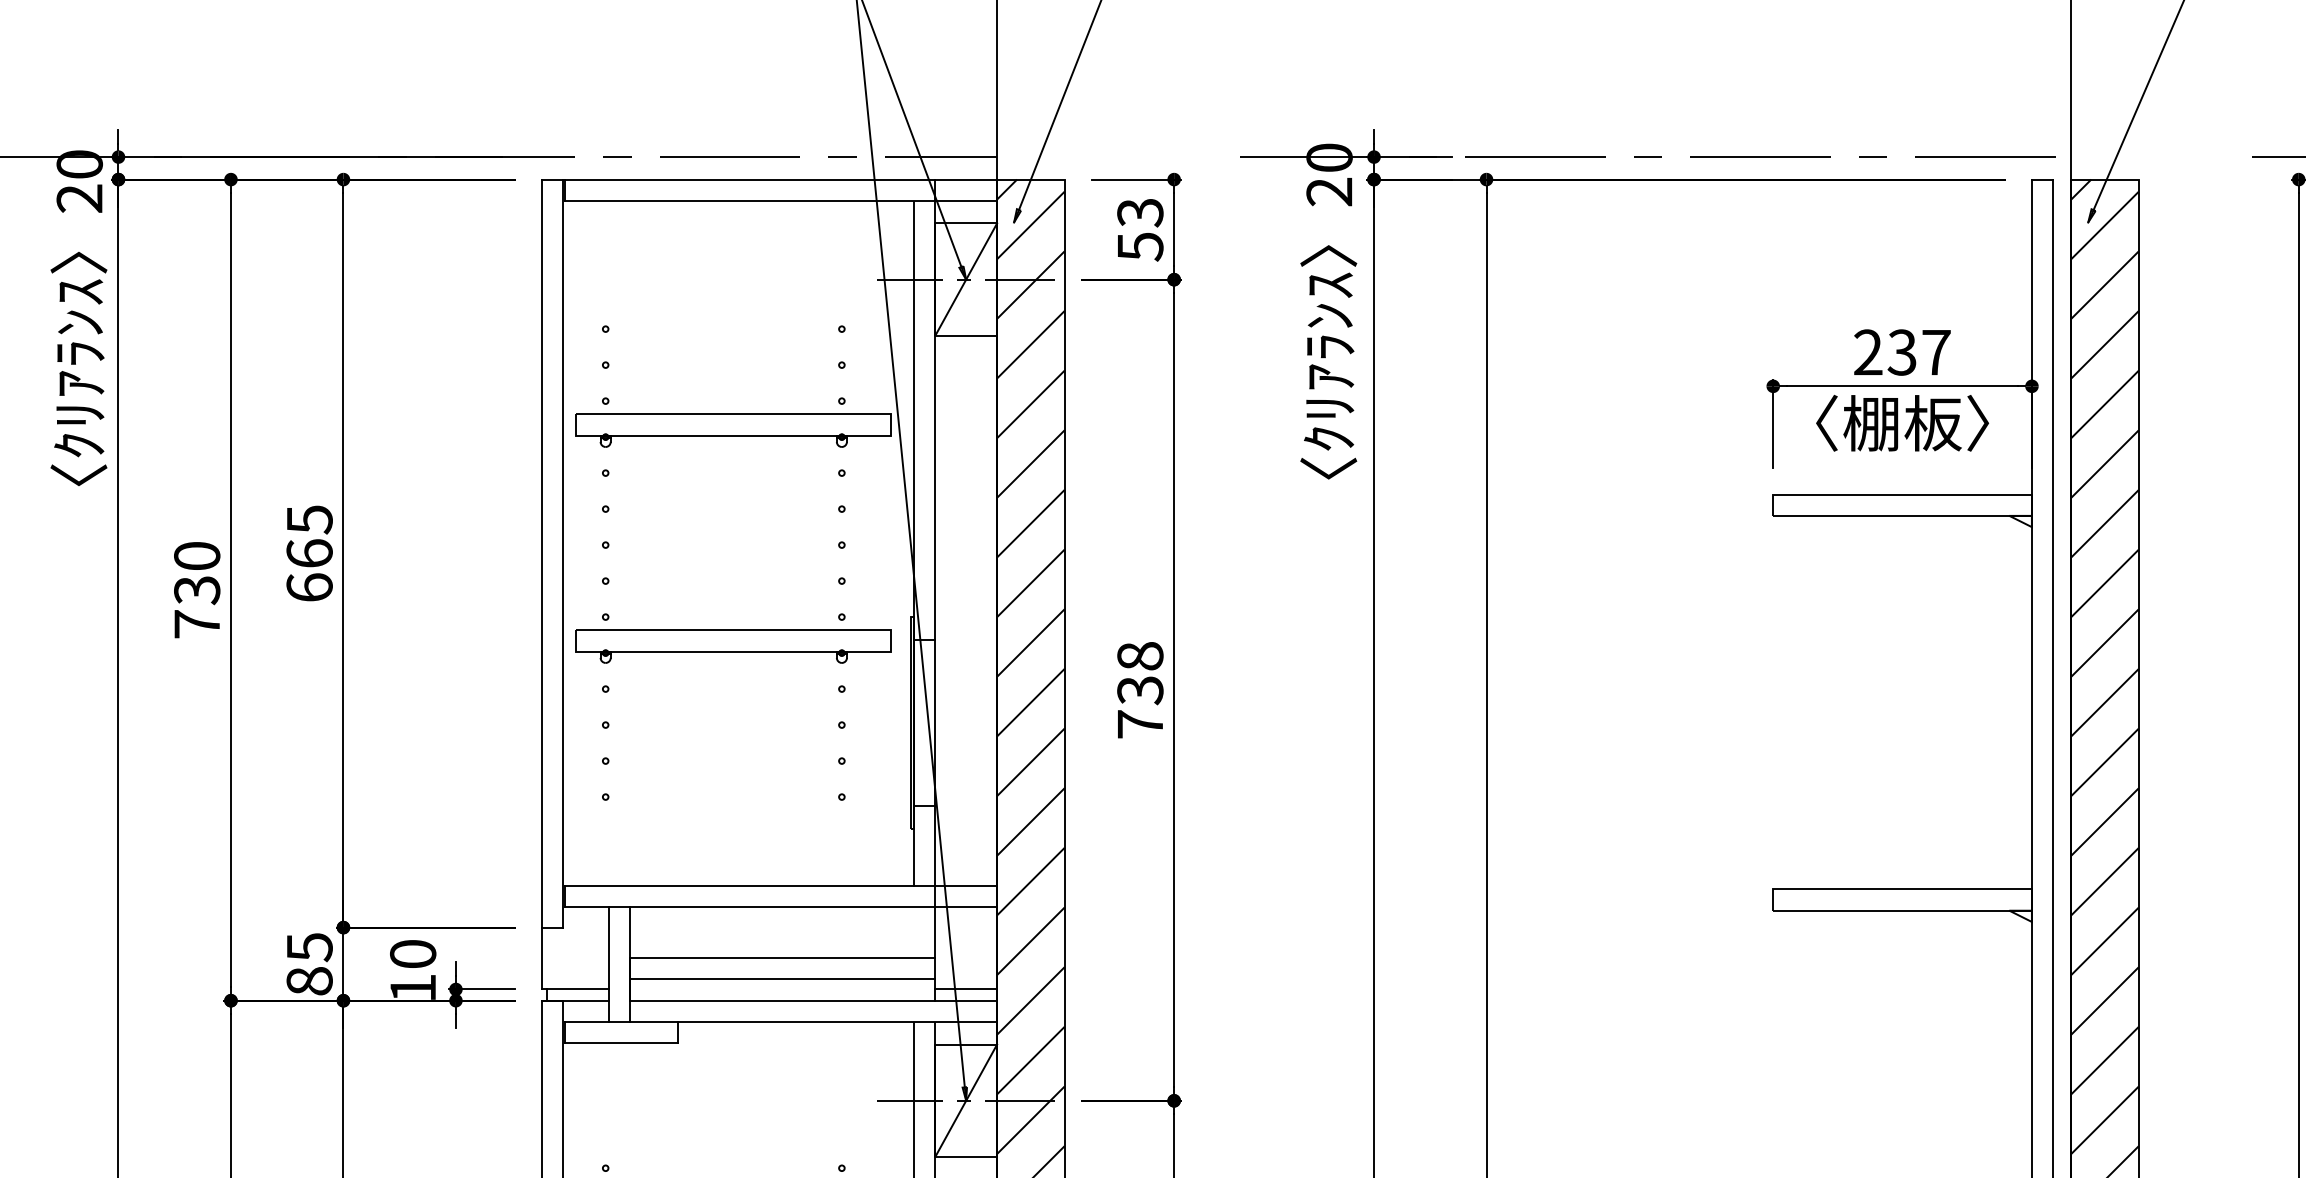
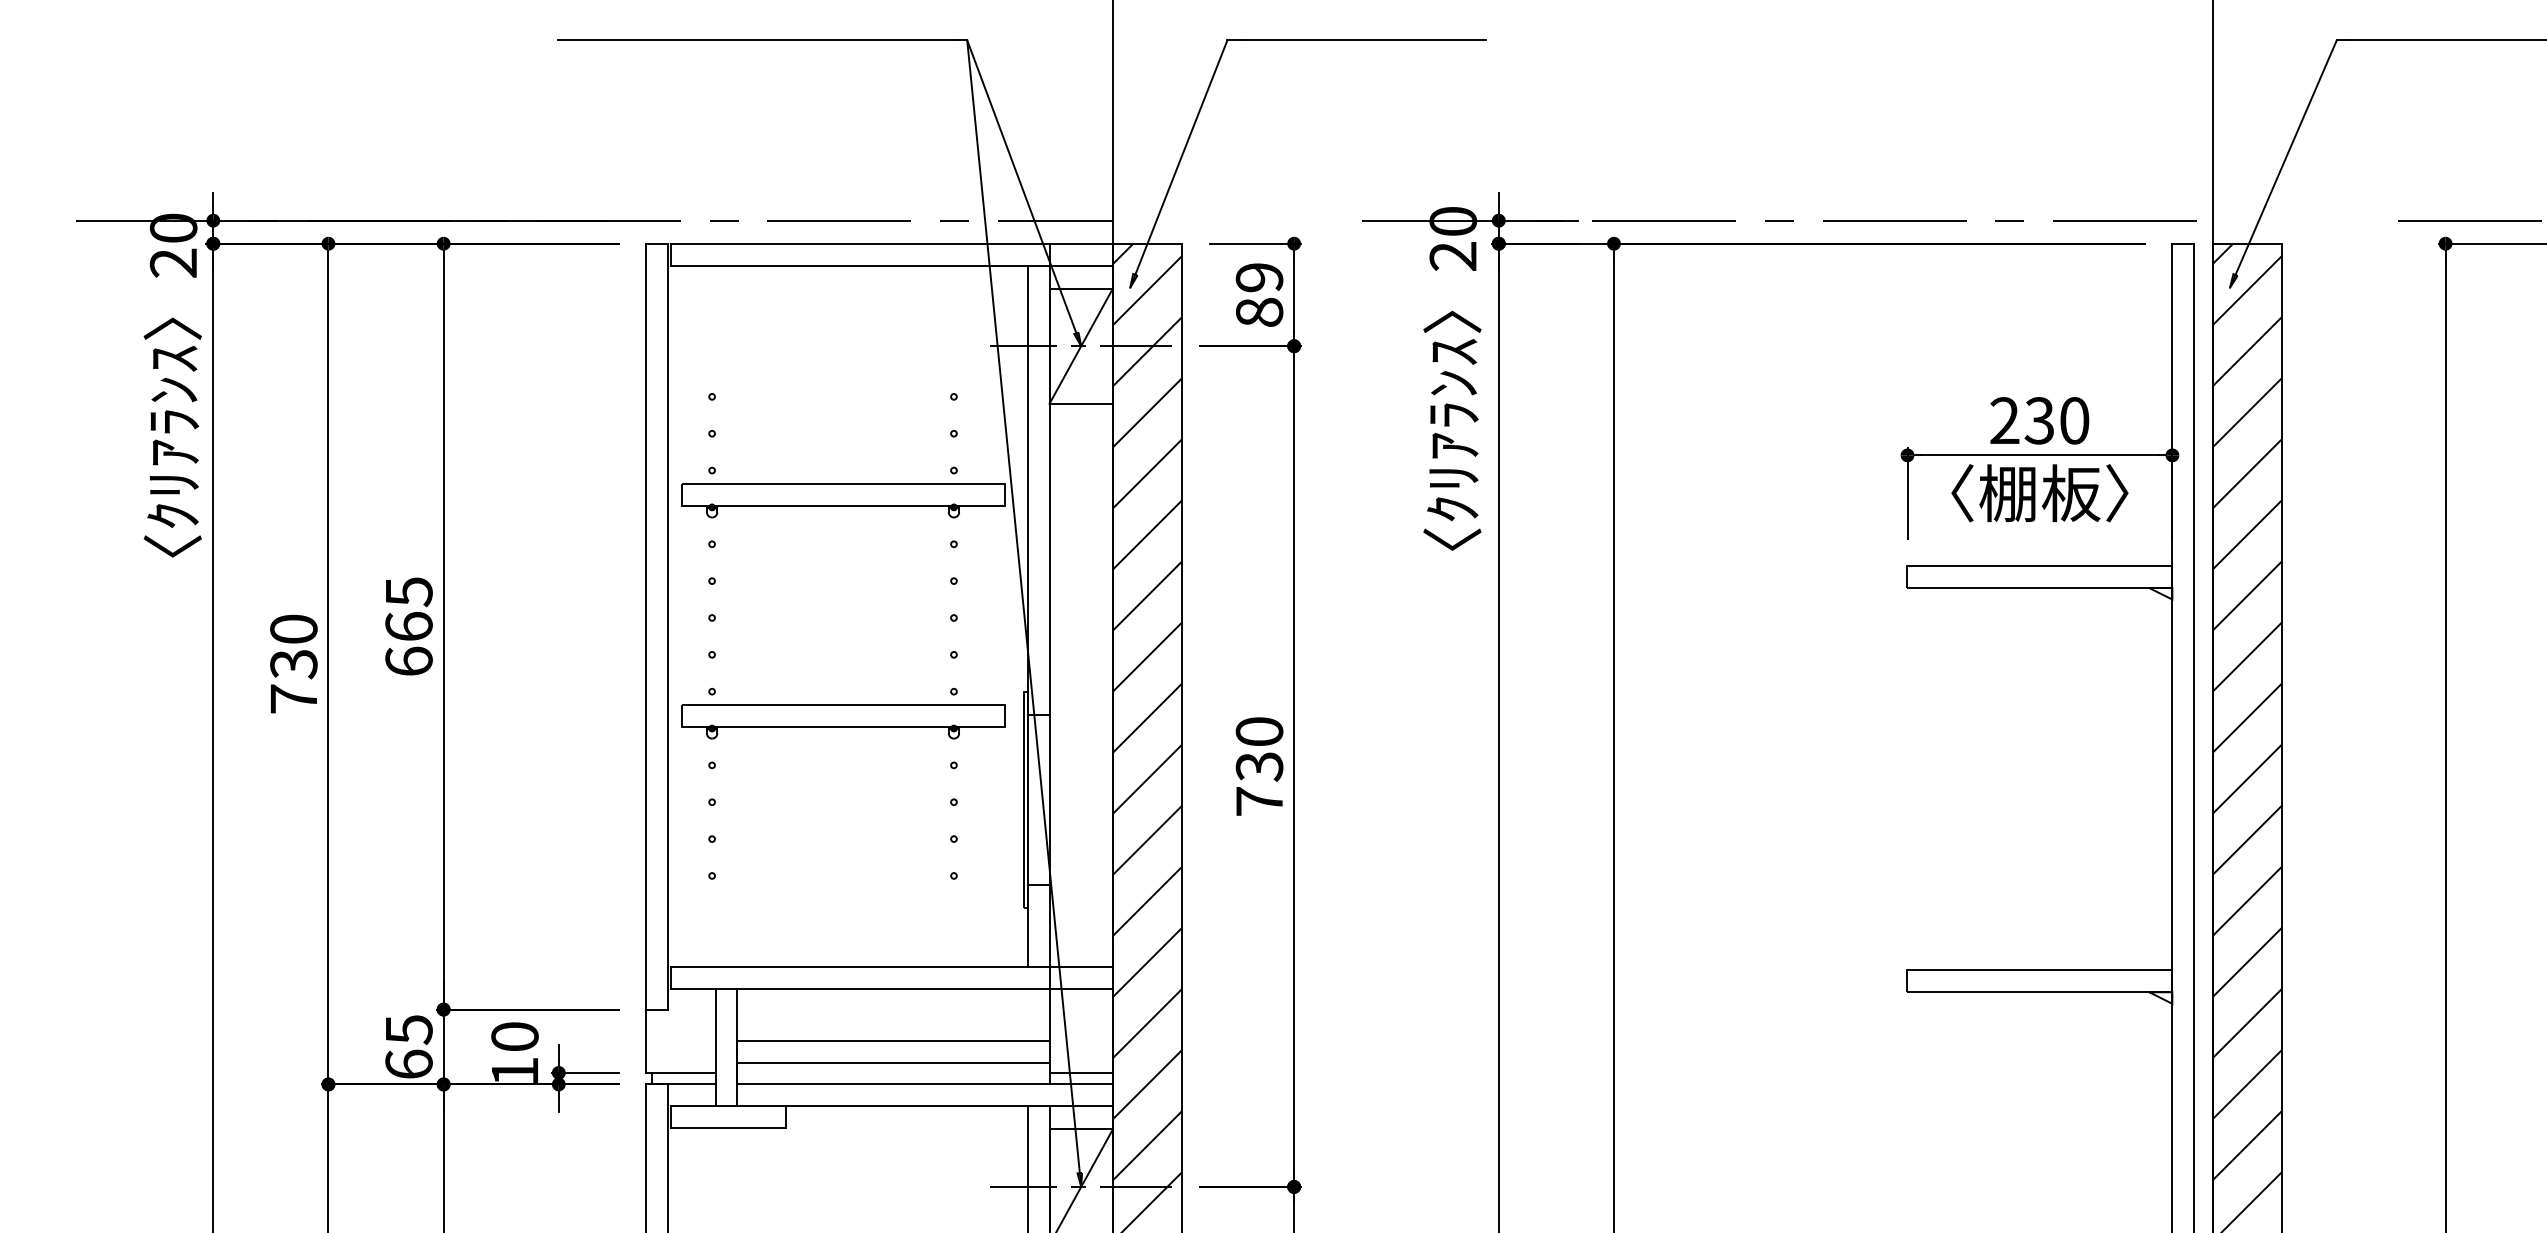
text: (1140, 230) -> (1259, 295), 53 -> 89
text: (1936, 352) -> (2074, 420), 237 -> 230
text: (1140, 656) -> (1259, 731), 738 -> 730
text: (309, 980) -> (408, 1063), 85 -> 65

